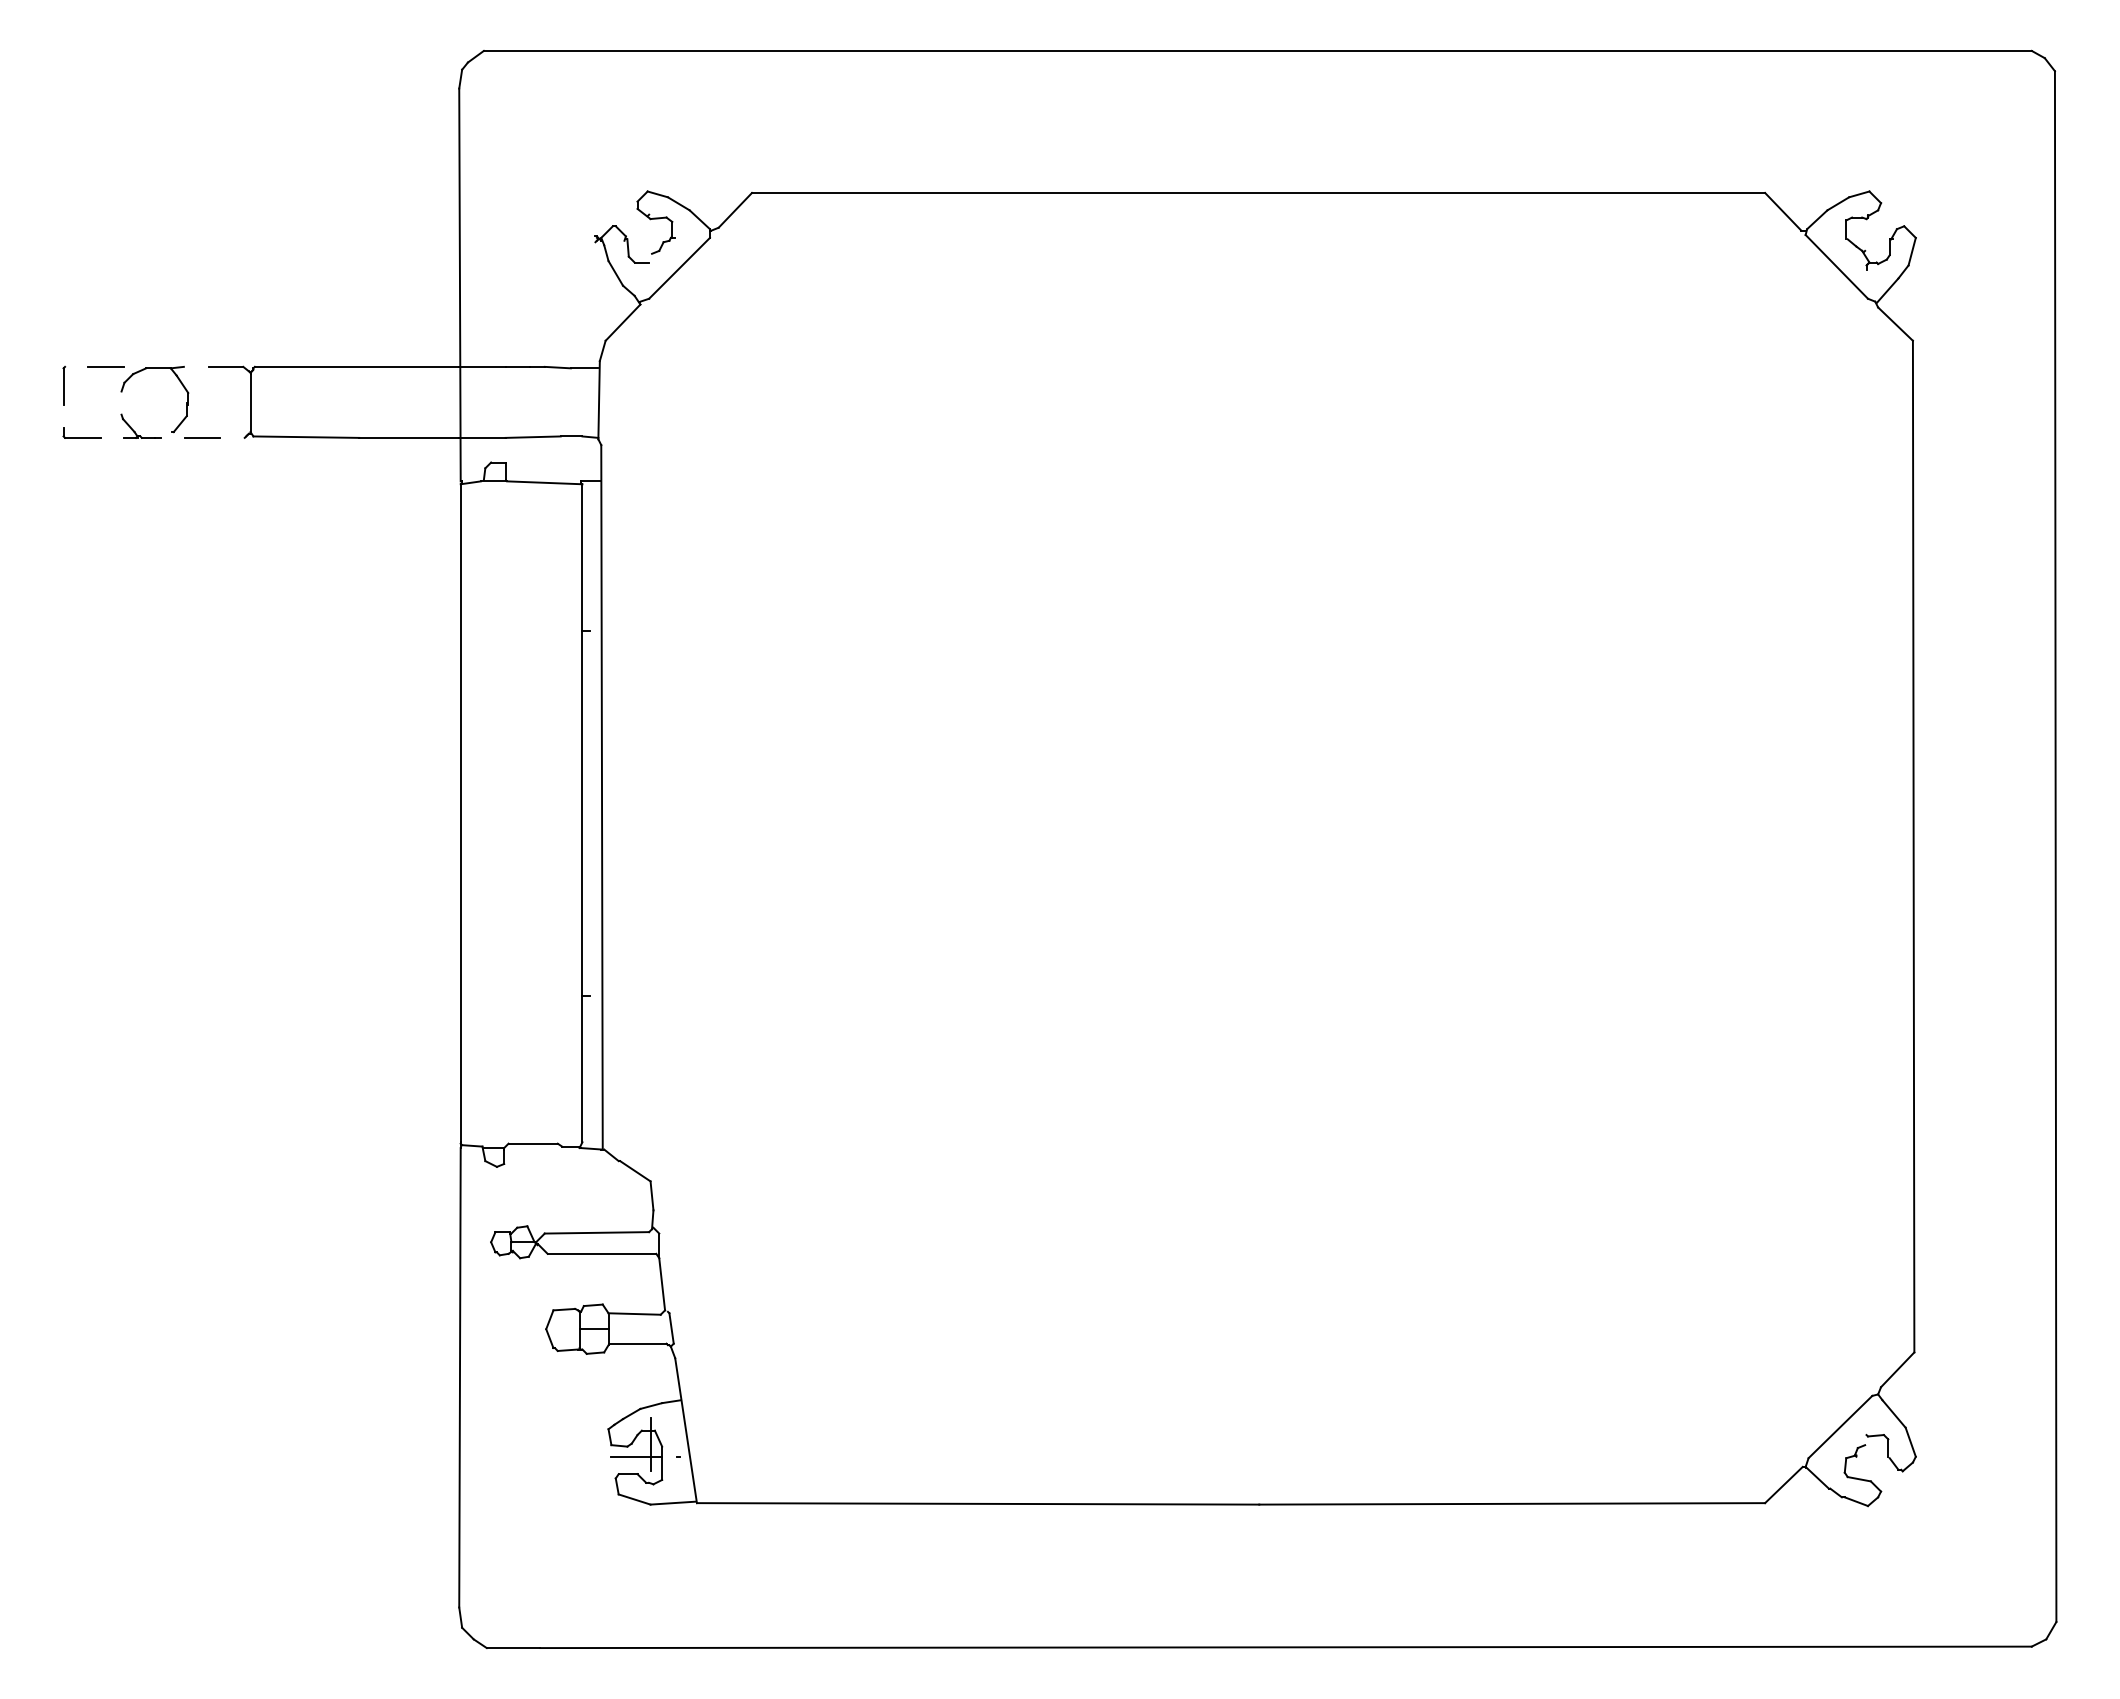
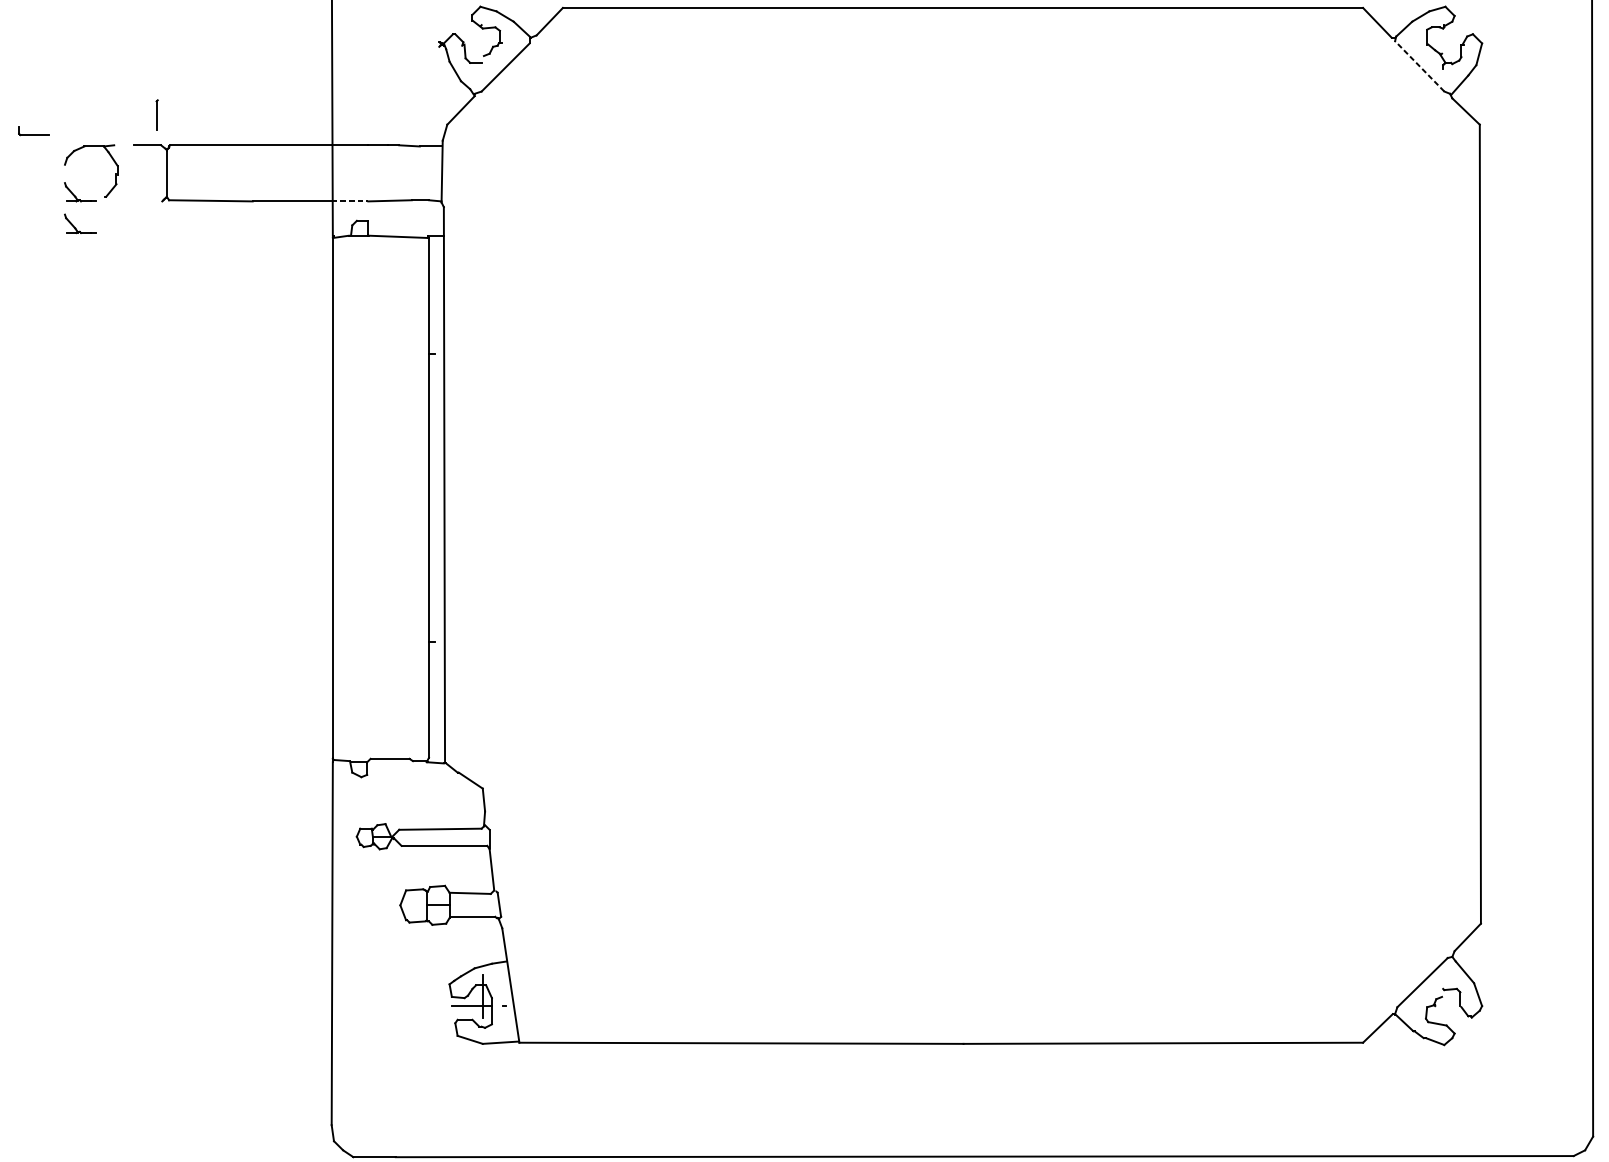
line: (1836, 266) -> (1419, 66), solid -> dashed
line: (106, 366) -> (53, 145), removed
part: (64, 385) -> (157, 115), moved
part: (81, 432) -> (33, 130), moved
line: (202, 437) -> (128, 201), removed
line: (482, 437) -> (350, 201), solid -> dashed
part: (134, 470) -> (75, 227), added

